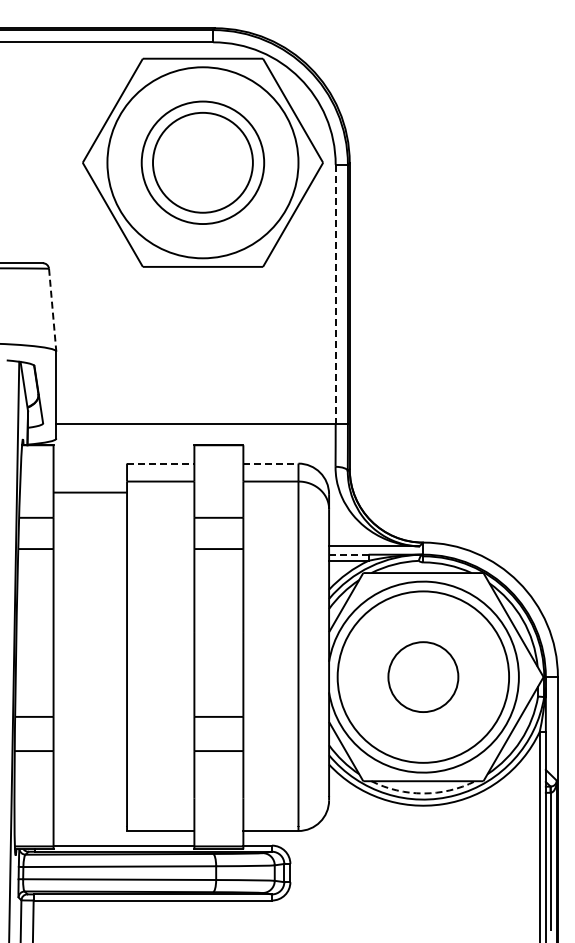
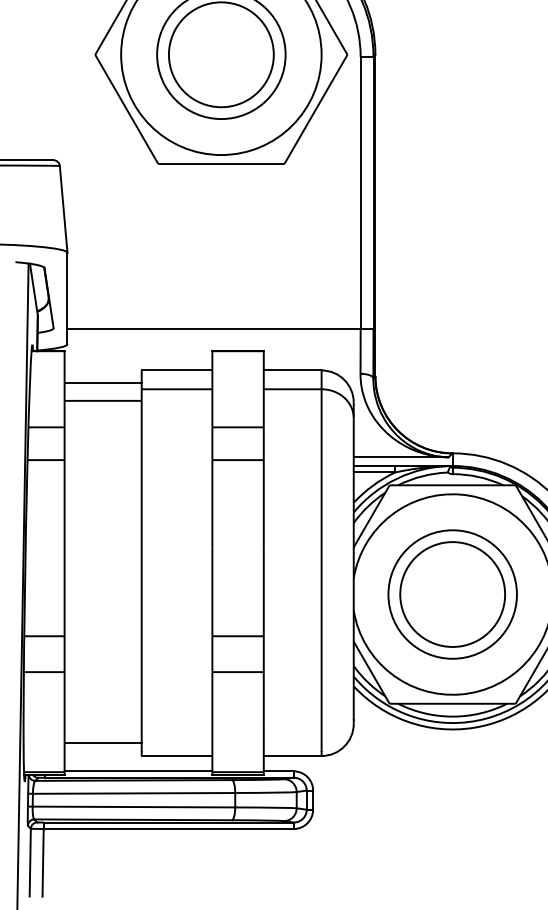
line: (335, 294) -> (360, 192), dashed -> solid
line: (52, 310) -> (63, 209), dashed -> solid
line: (160, 463) -> (176, 370), dashed -> solid
line: (270, 463) -> (292, 370), dashed -> solid
line: (90, 475) -> (103, 382), added
line: (348, 554) -> (374, 465), dashed -> solid
circle: (423, 676) -> (452, 593), size x0.71
circle: (423, 677) -> (452, 594), size x1.43
arc: (423, 793) -> (452, 716), dashed -> solid
line: (90, 818) -> (103, 742), added

